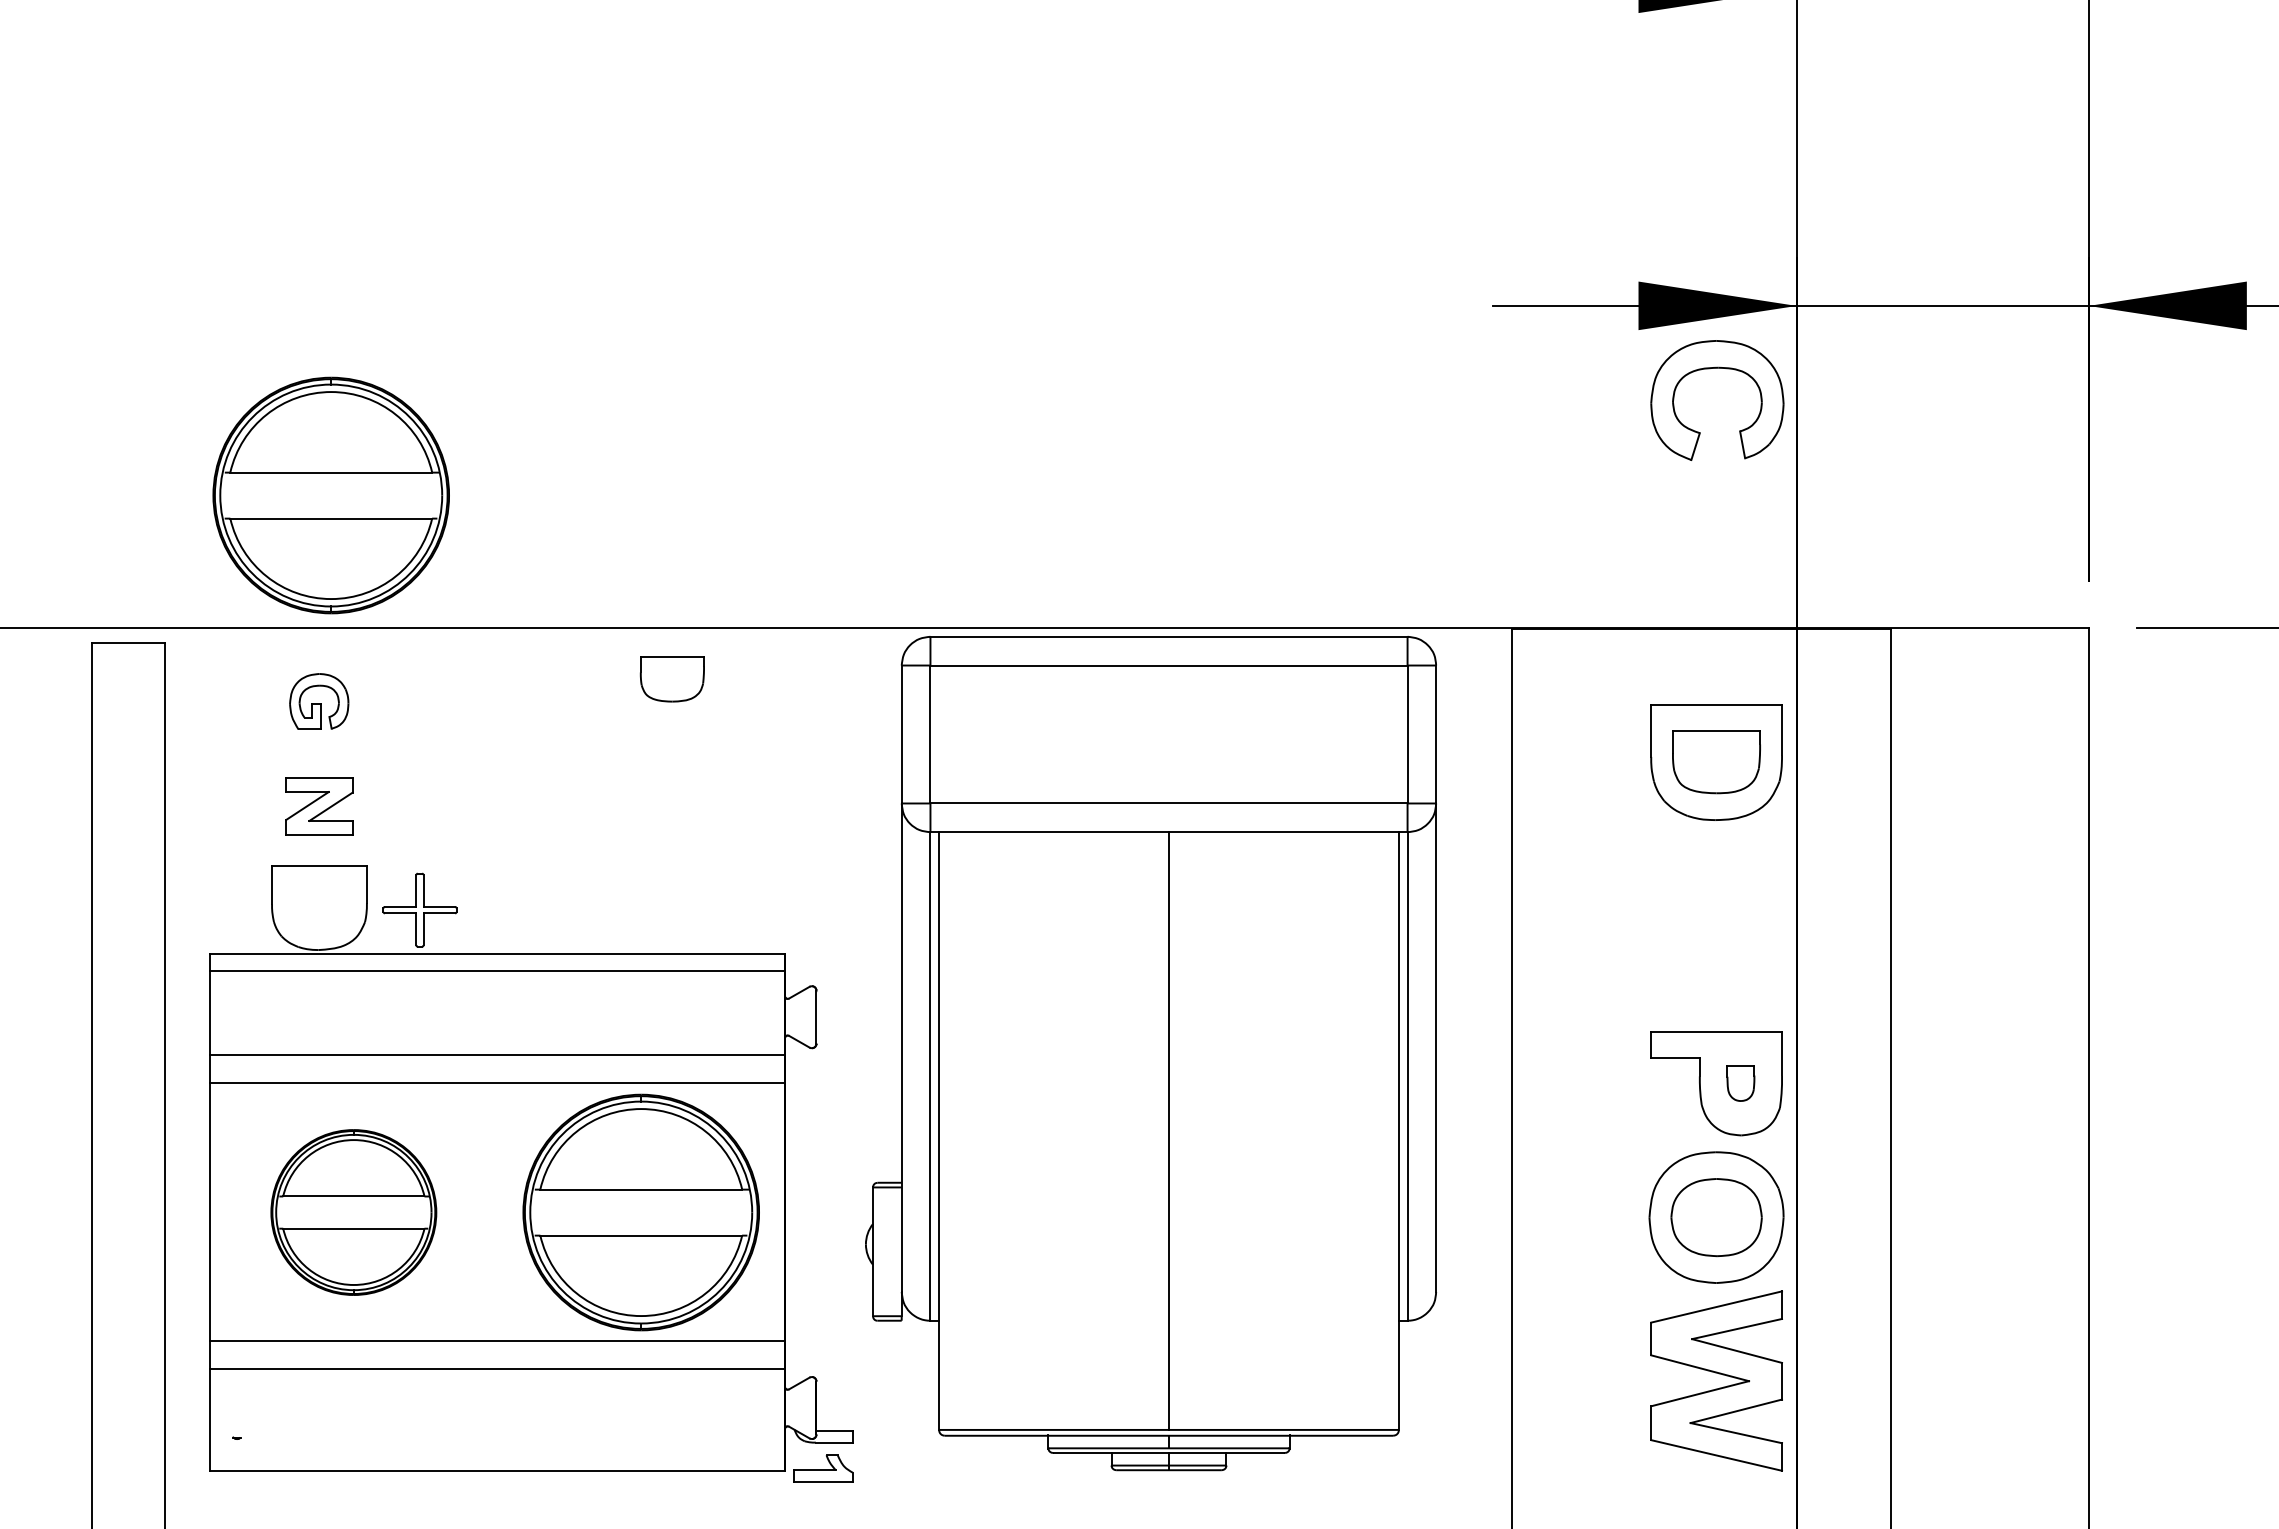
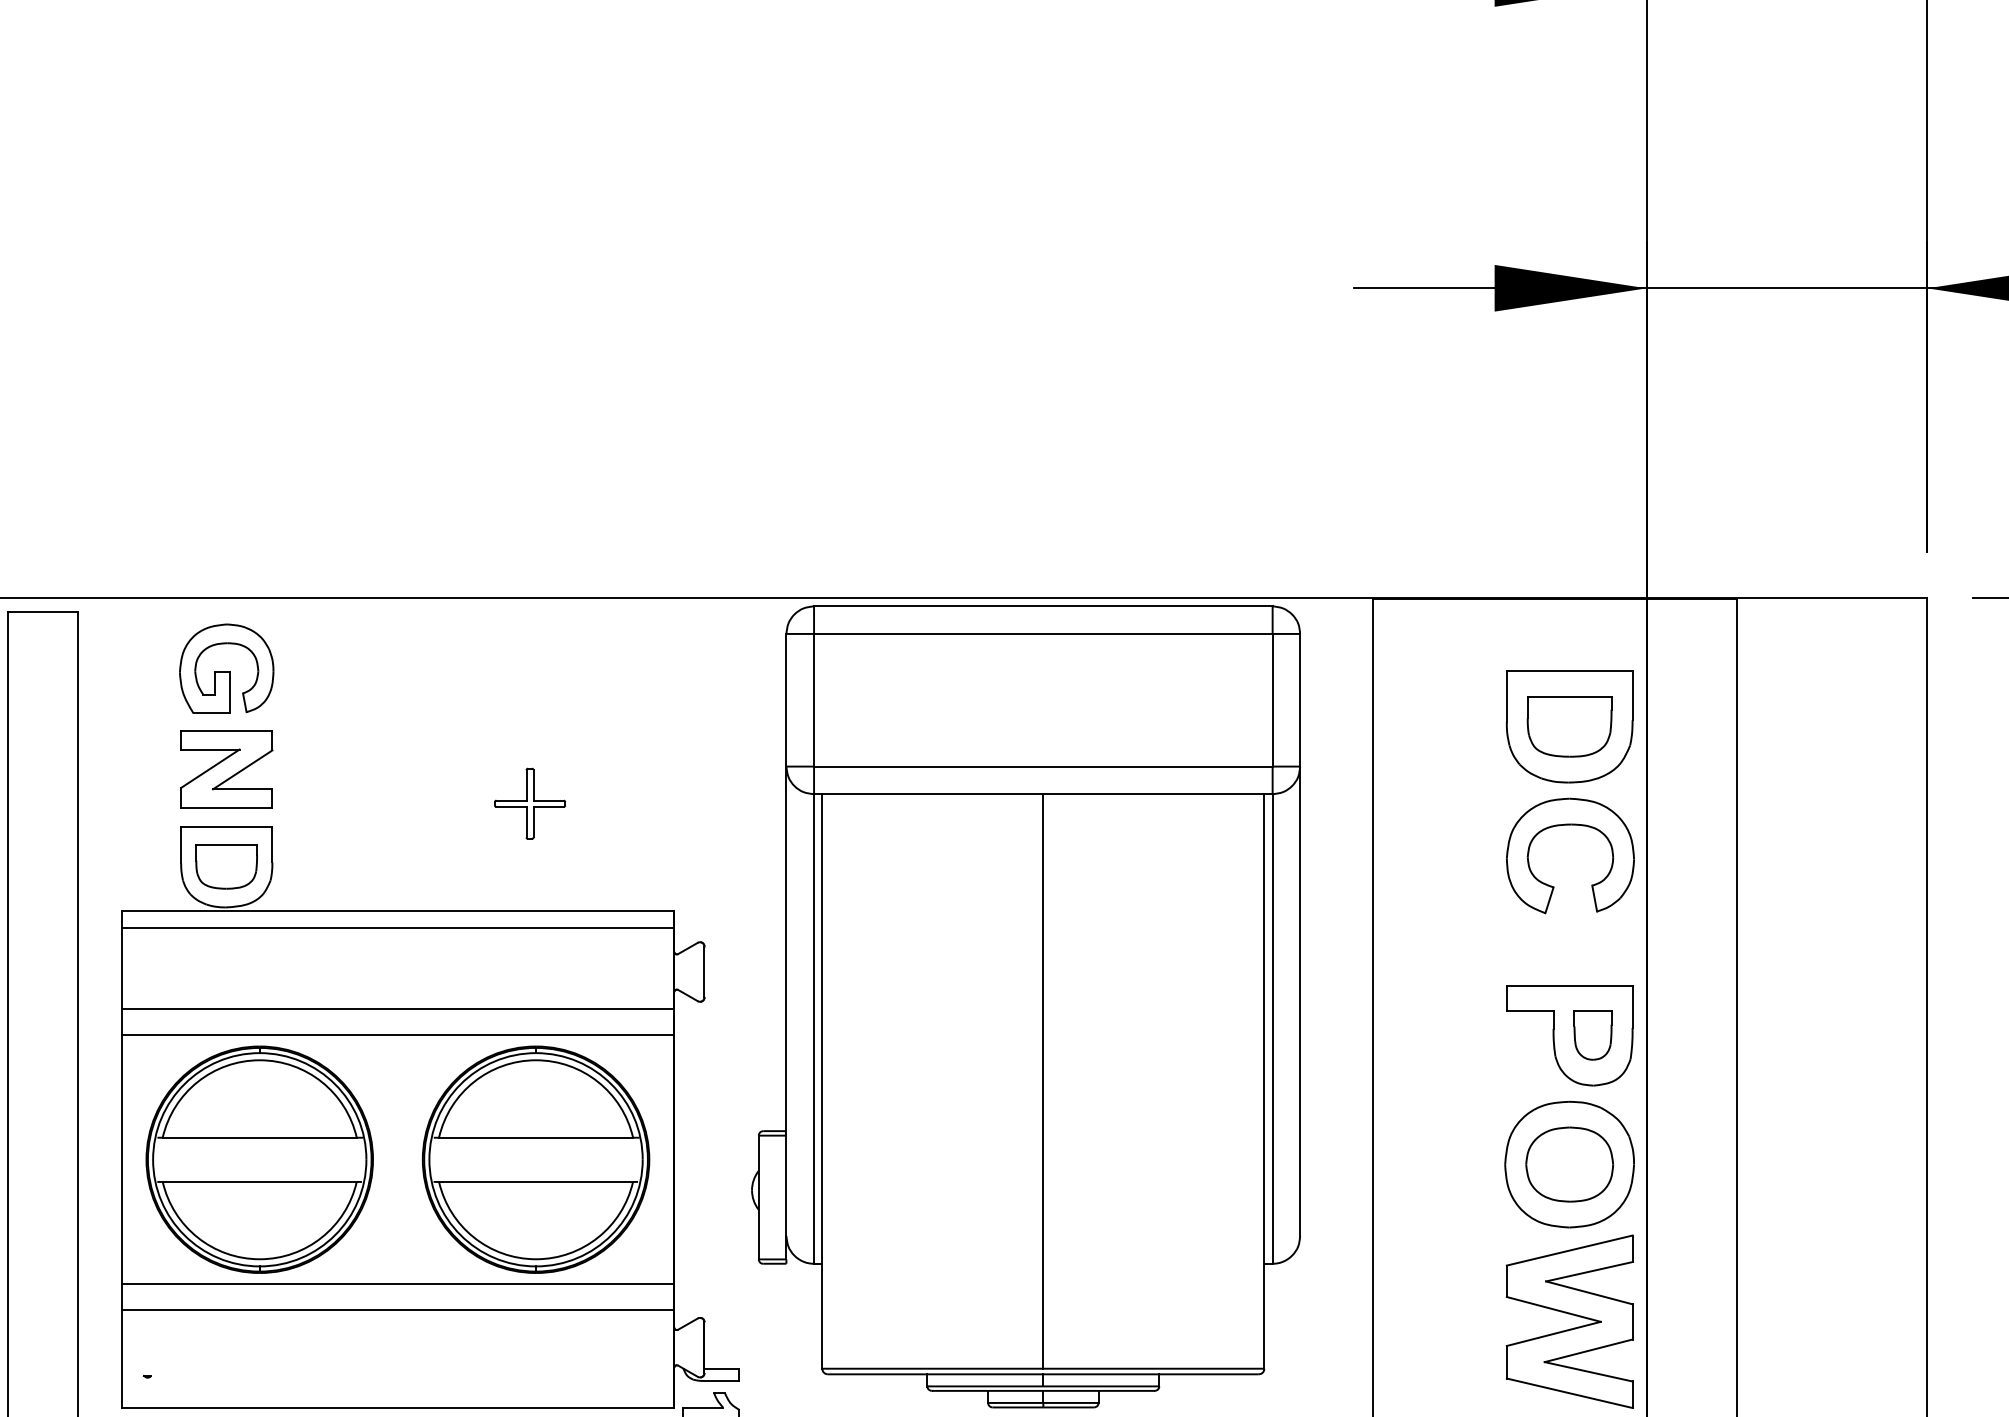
part: (1717, 368) -> (1570, 825), moved
part: (330, 495) -> (237, 470), removed
part: (671, 679) -> (225, 867), moved
part: (318, 701) -> (225, 668), size x1.67
part: (319, 806) -> (226, 769), size x1.43
part: (419, 909) -> (529, 803), moved
part: (1740, 1083) -> (1592, 1035), size x1.43
part: (353, 1212) -> (259, 1159), size x1.43

